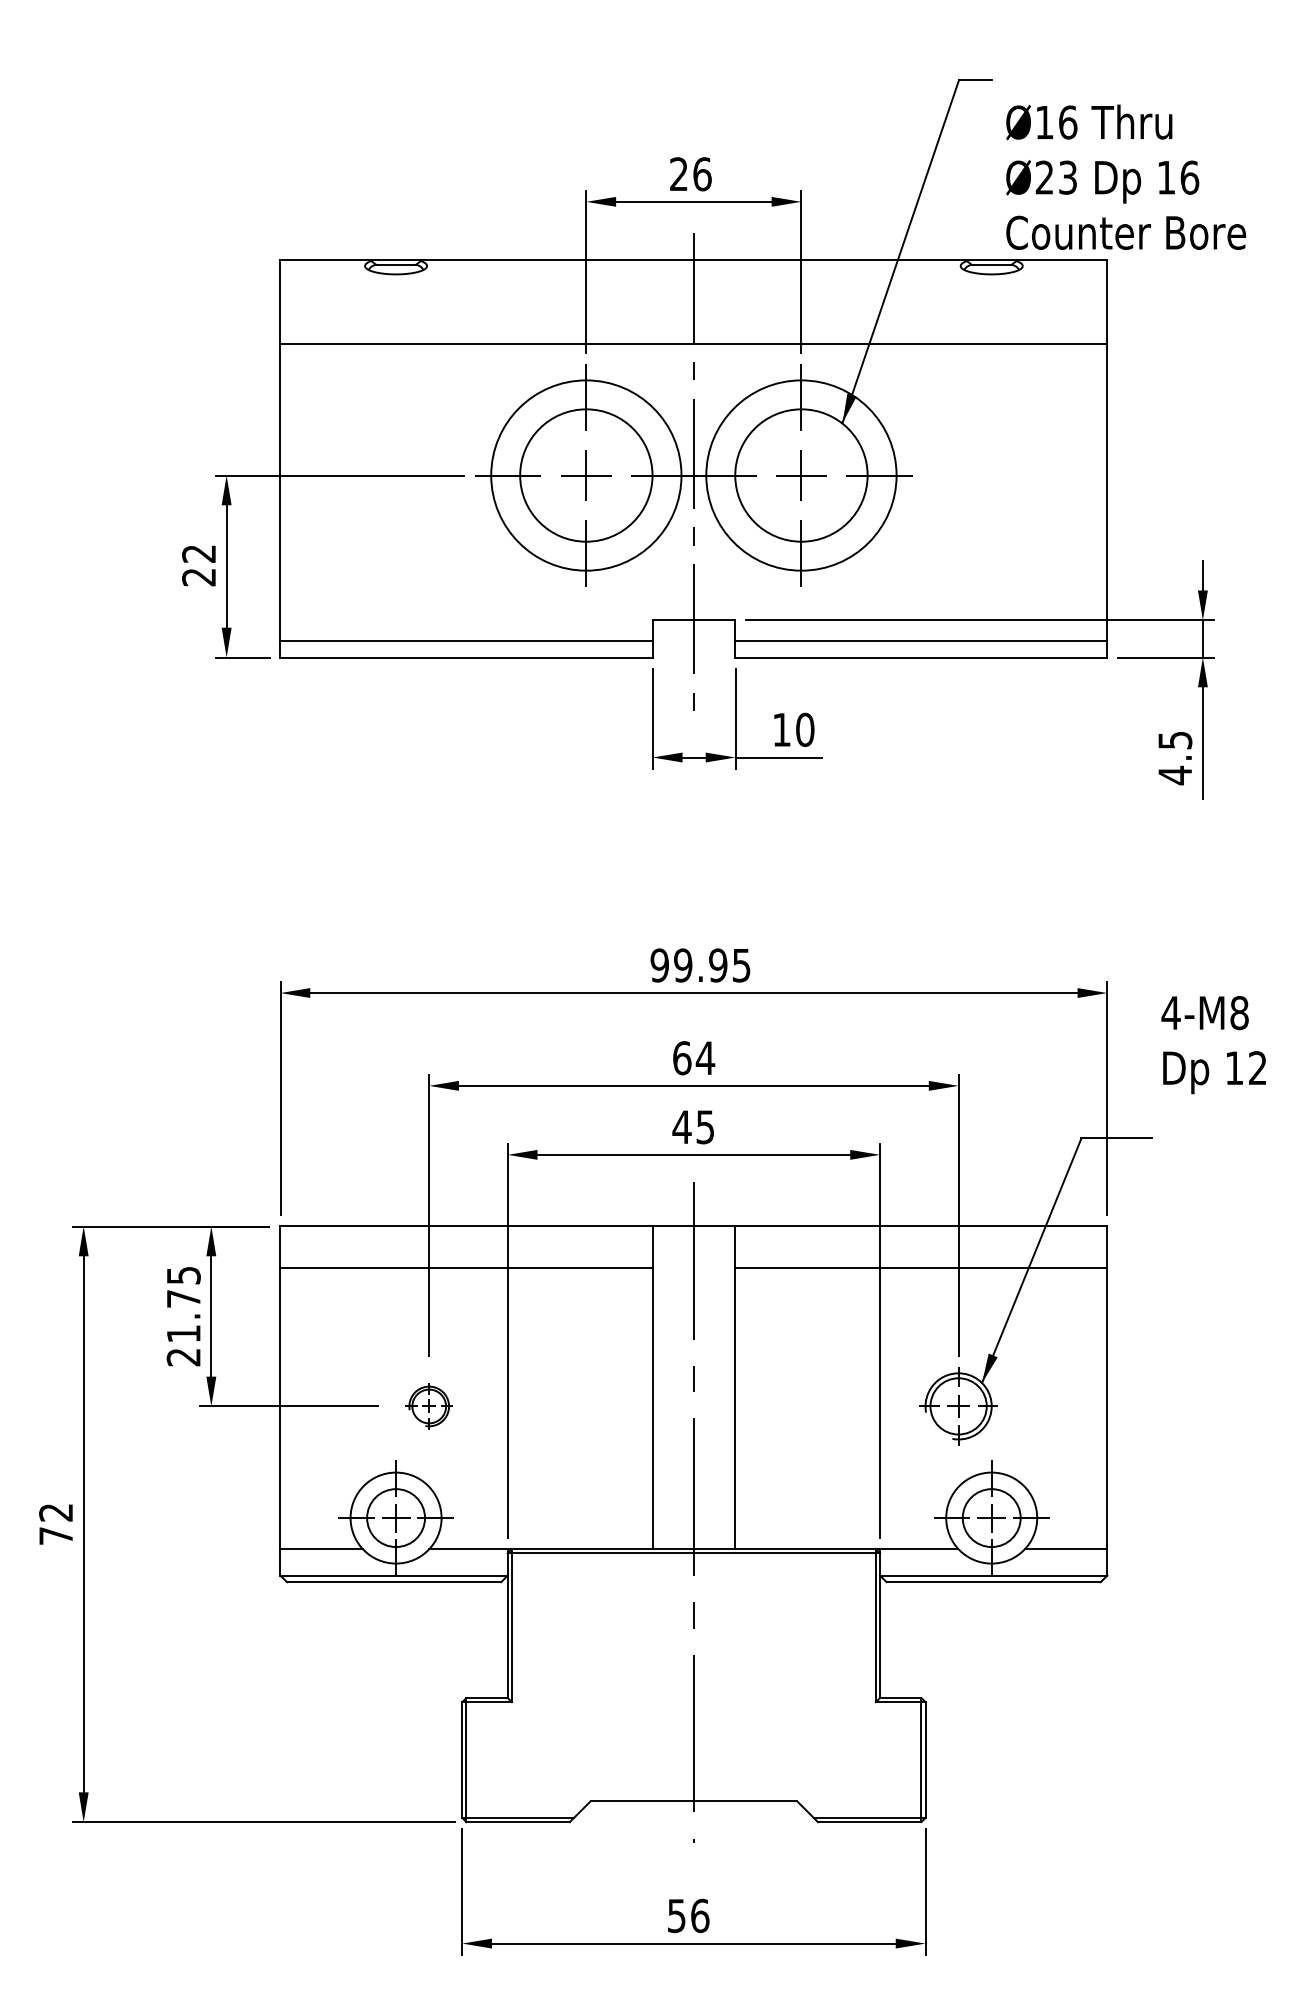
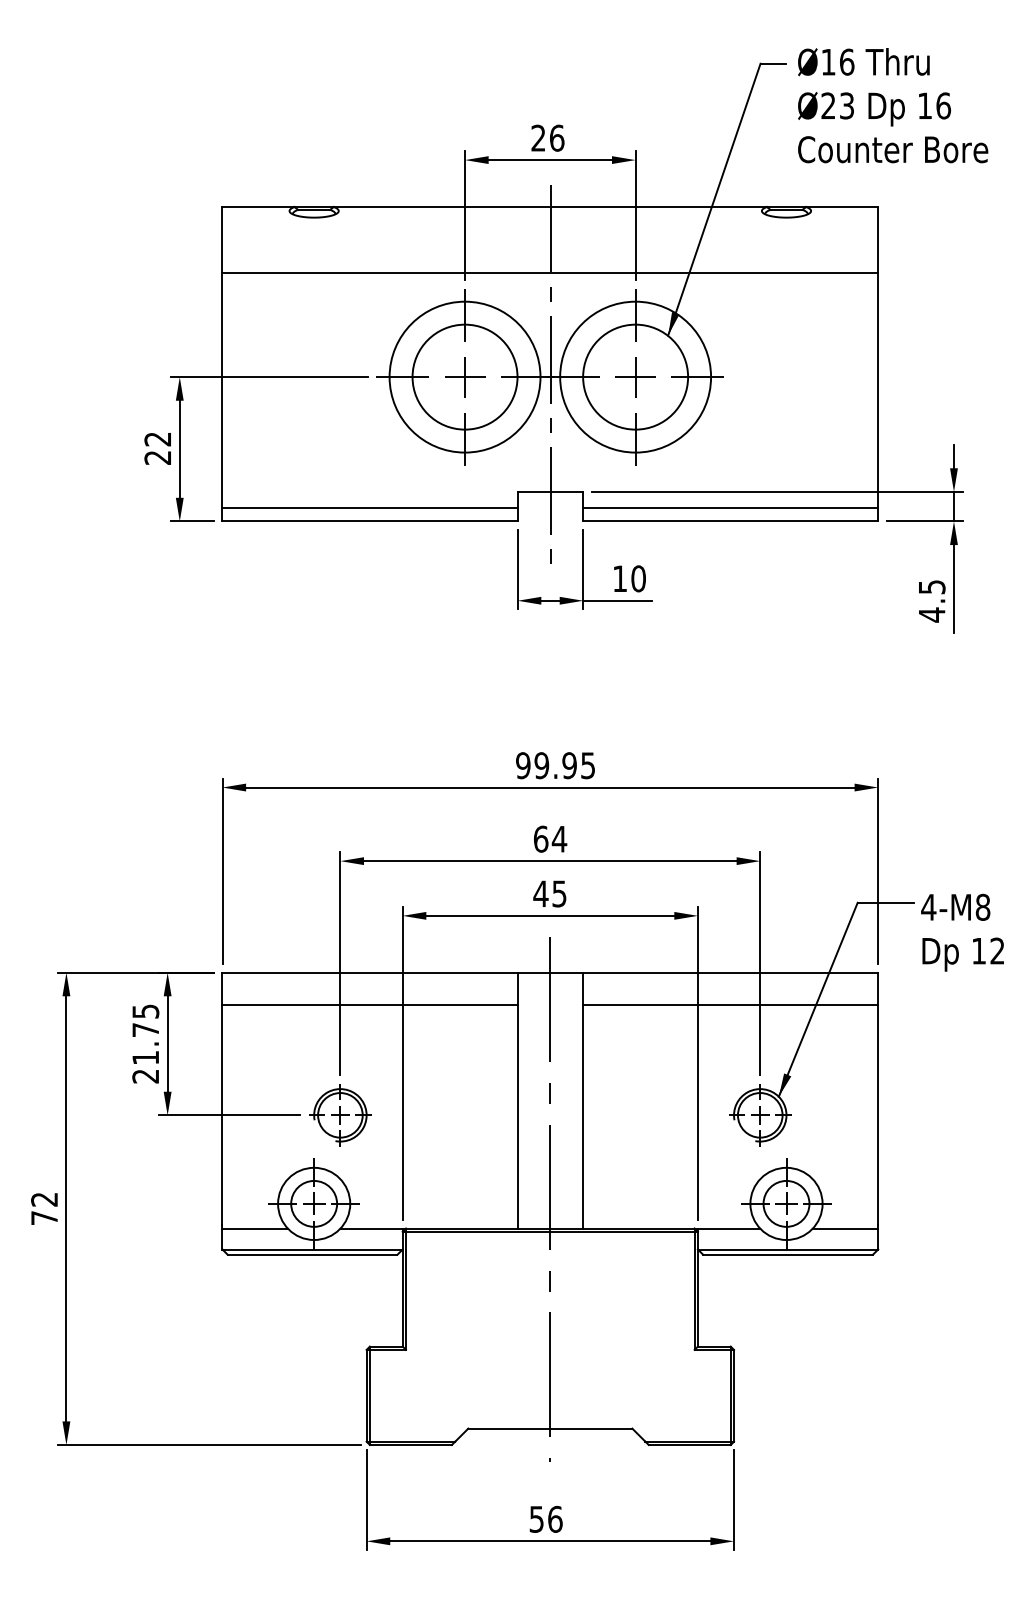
text: (1126, 177) -> (893, 105), moved
text: (1213, 1044) -> (962, 932), moved
part: (429, 1406) -> (340, 1115), size x1.67

